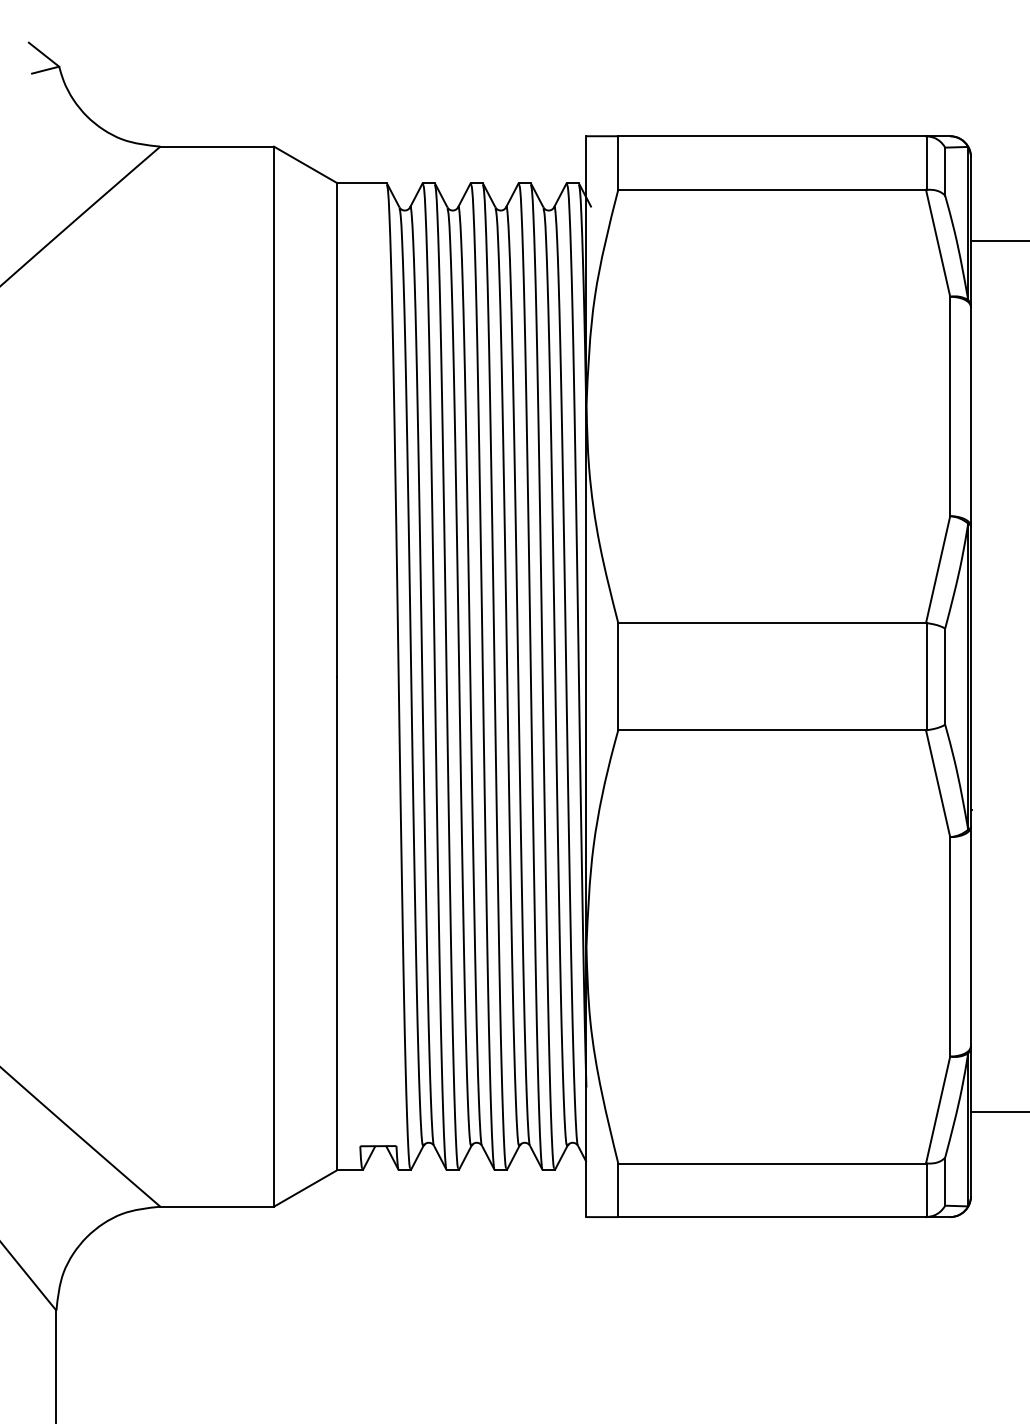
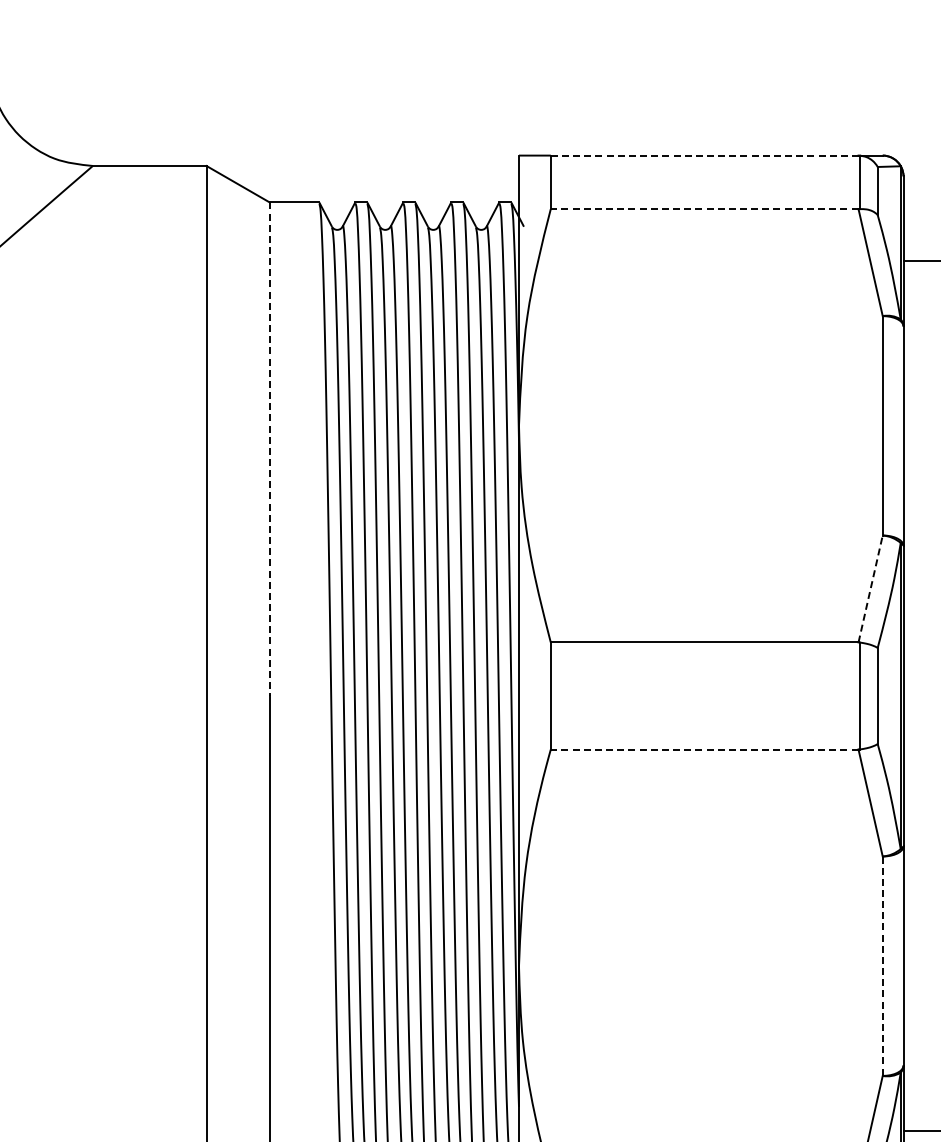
line: (772, 136) -> (705, 155), solid -> dashed
line: (772, 189) -> (705, 208), solid -> dashed
line: (337, 429) -> (270, 448), solid -> dashed
line: (938, 569) -> (871, 588), solid -> dashed
line: (772, 730) -> (705, 749), solid -> dashed
line: (950, 946) -> (883, 965), solid -> dashed

